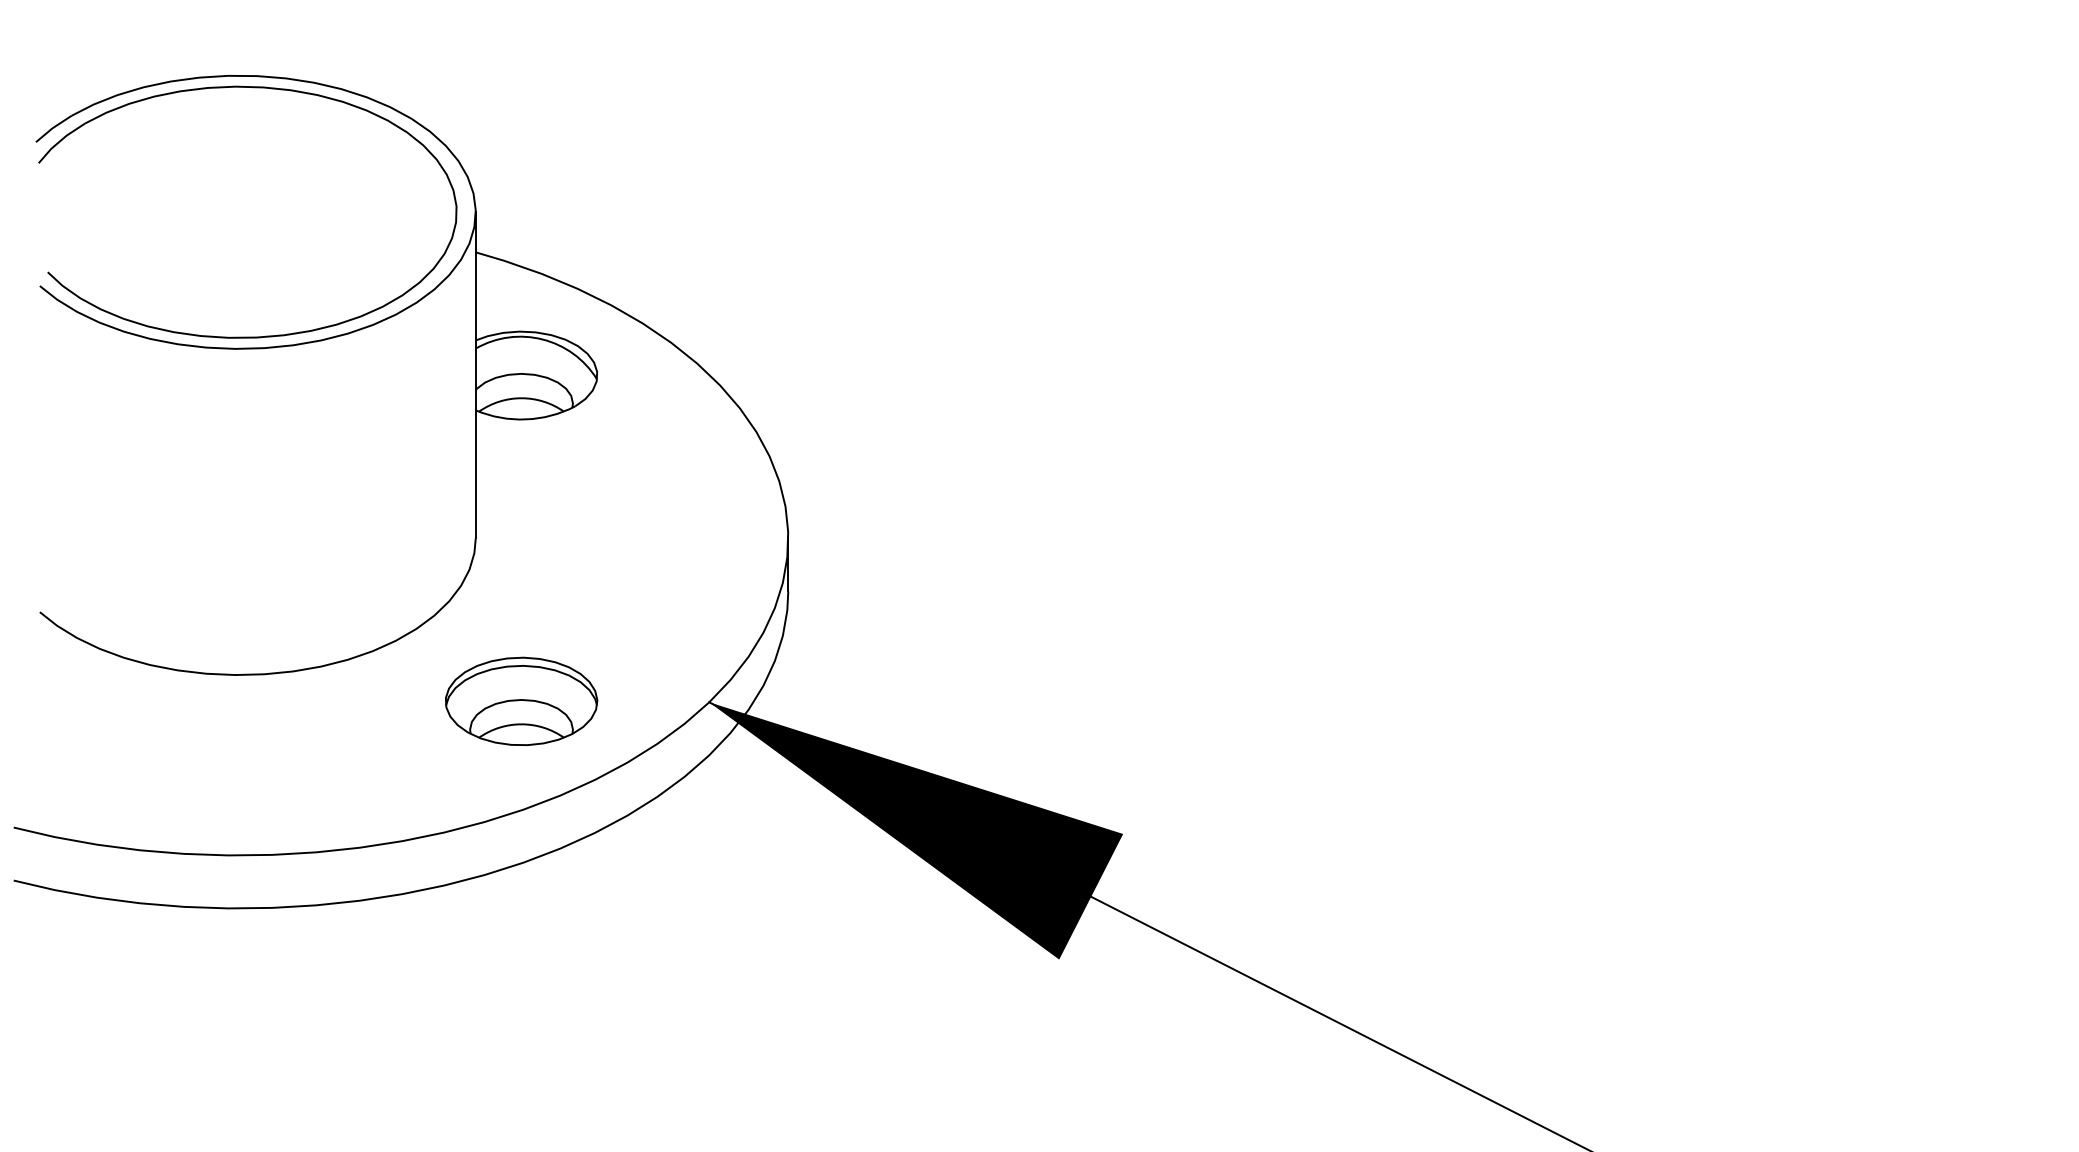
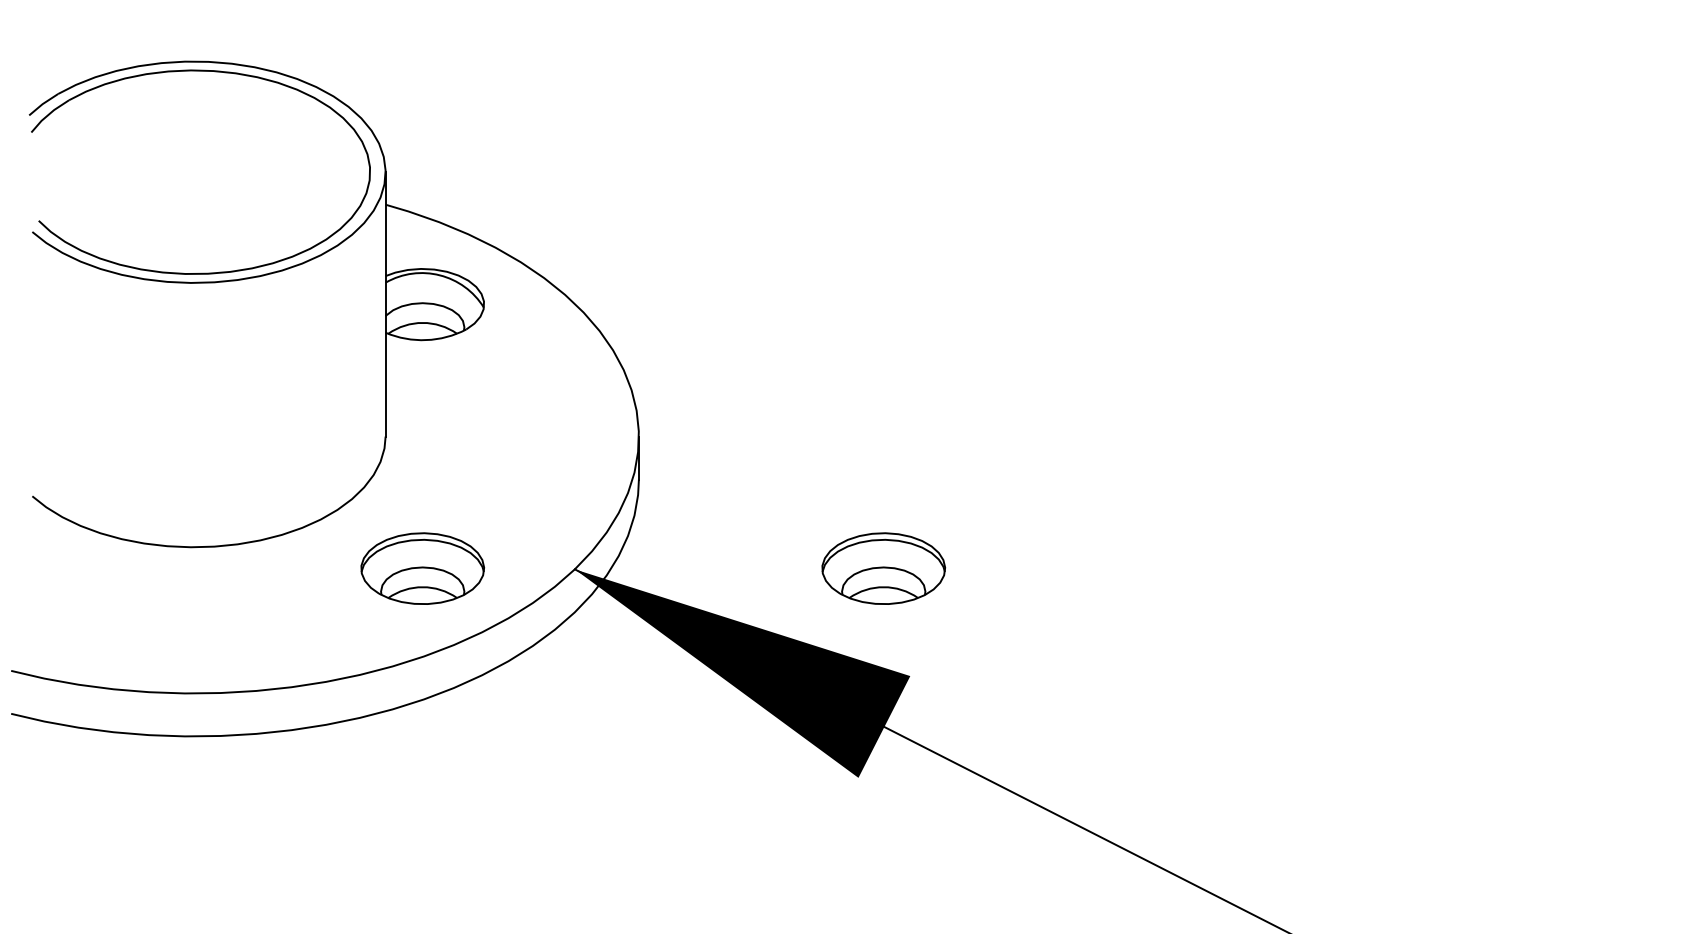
part: (1090, 701) -> (883, 568), added

